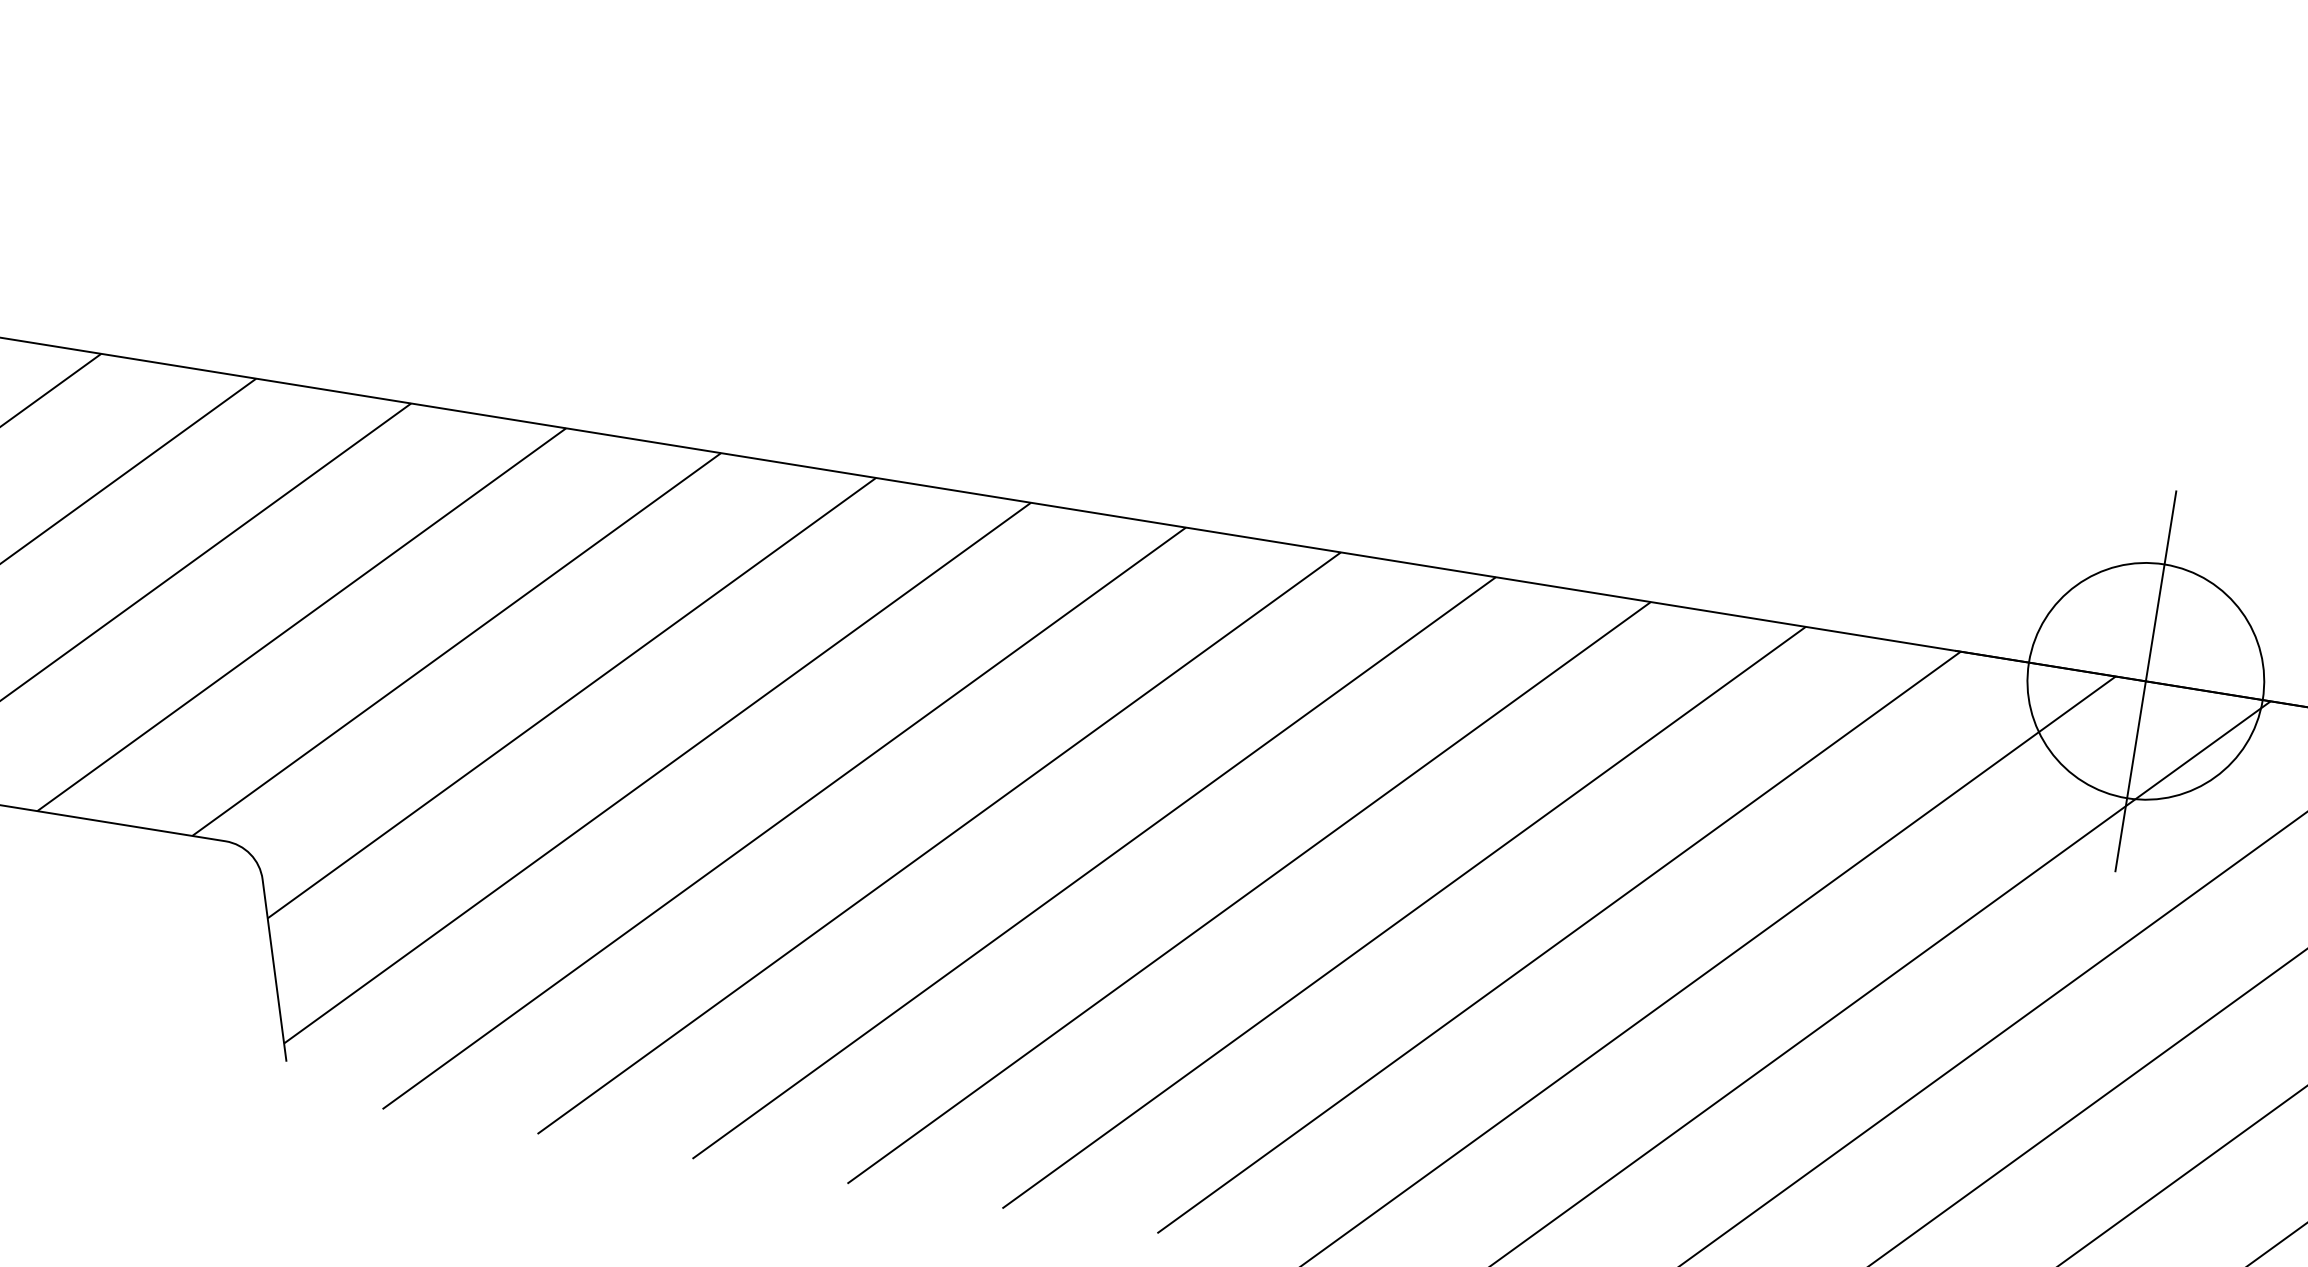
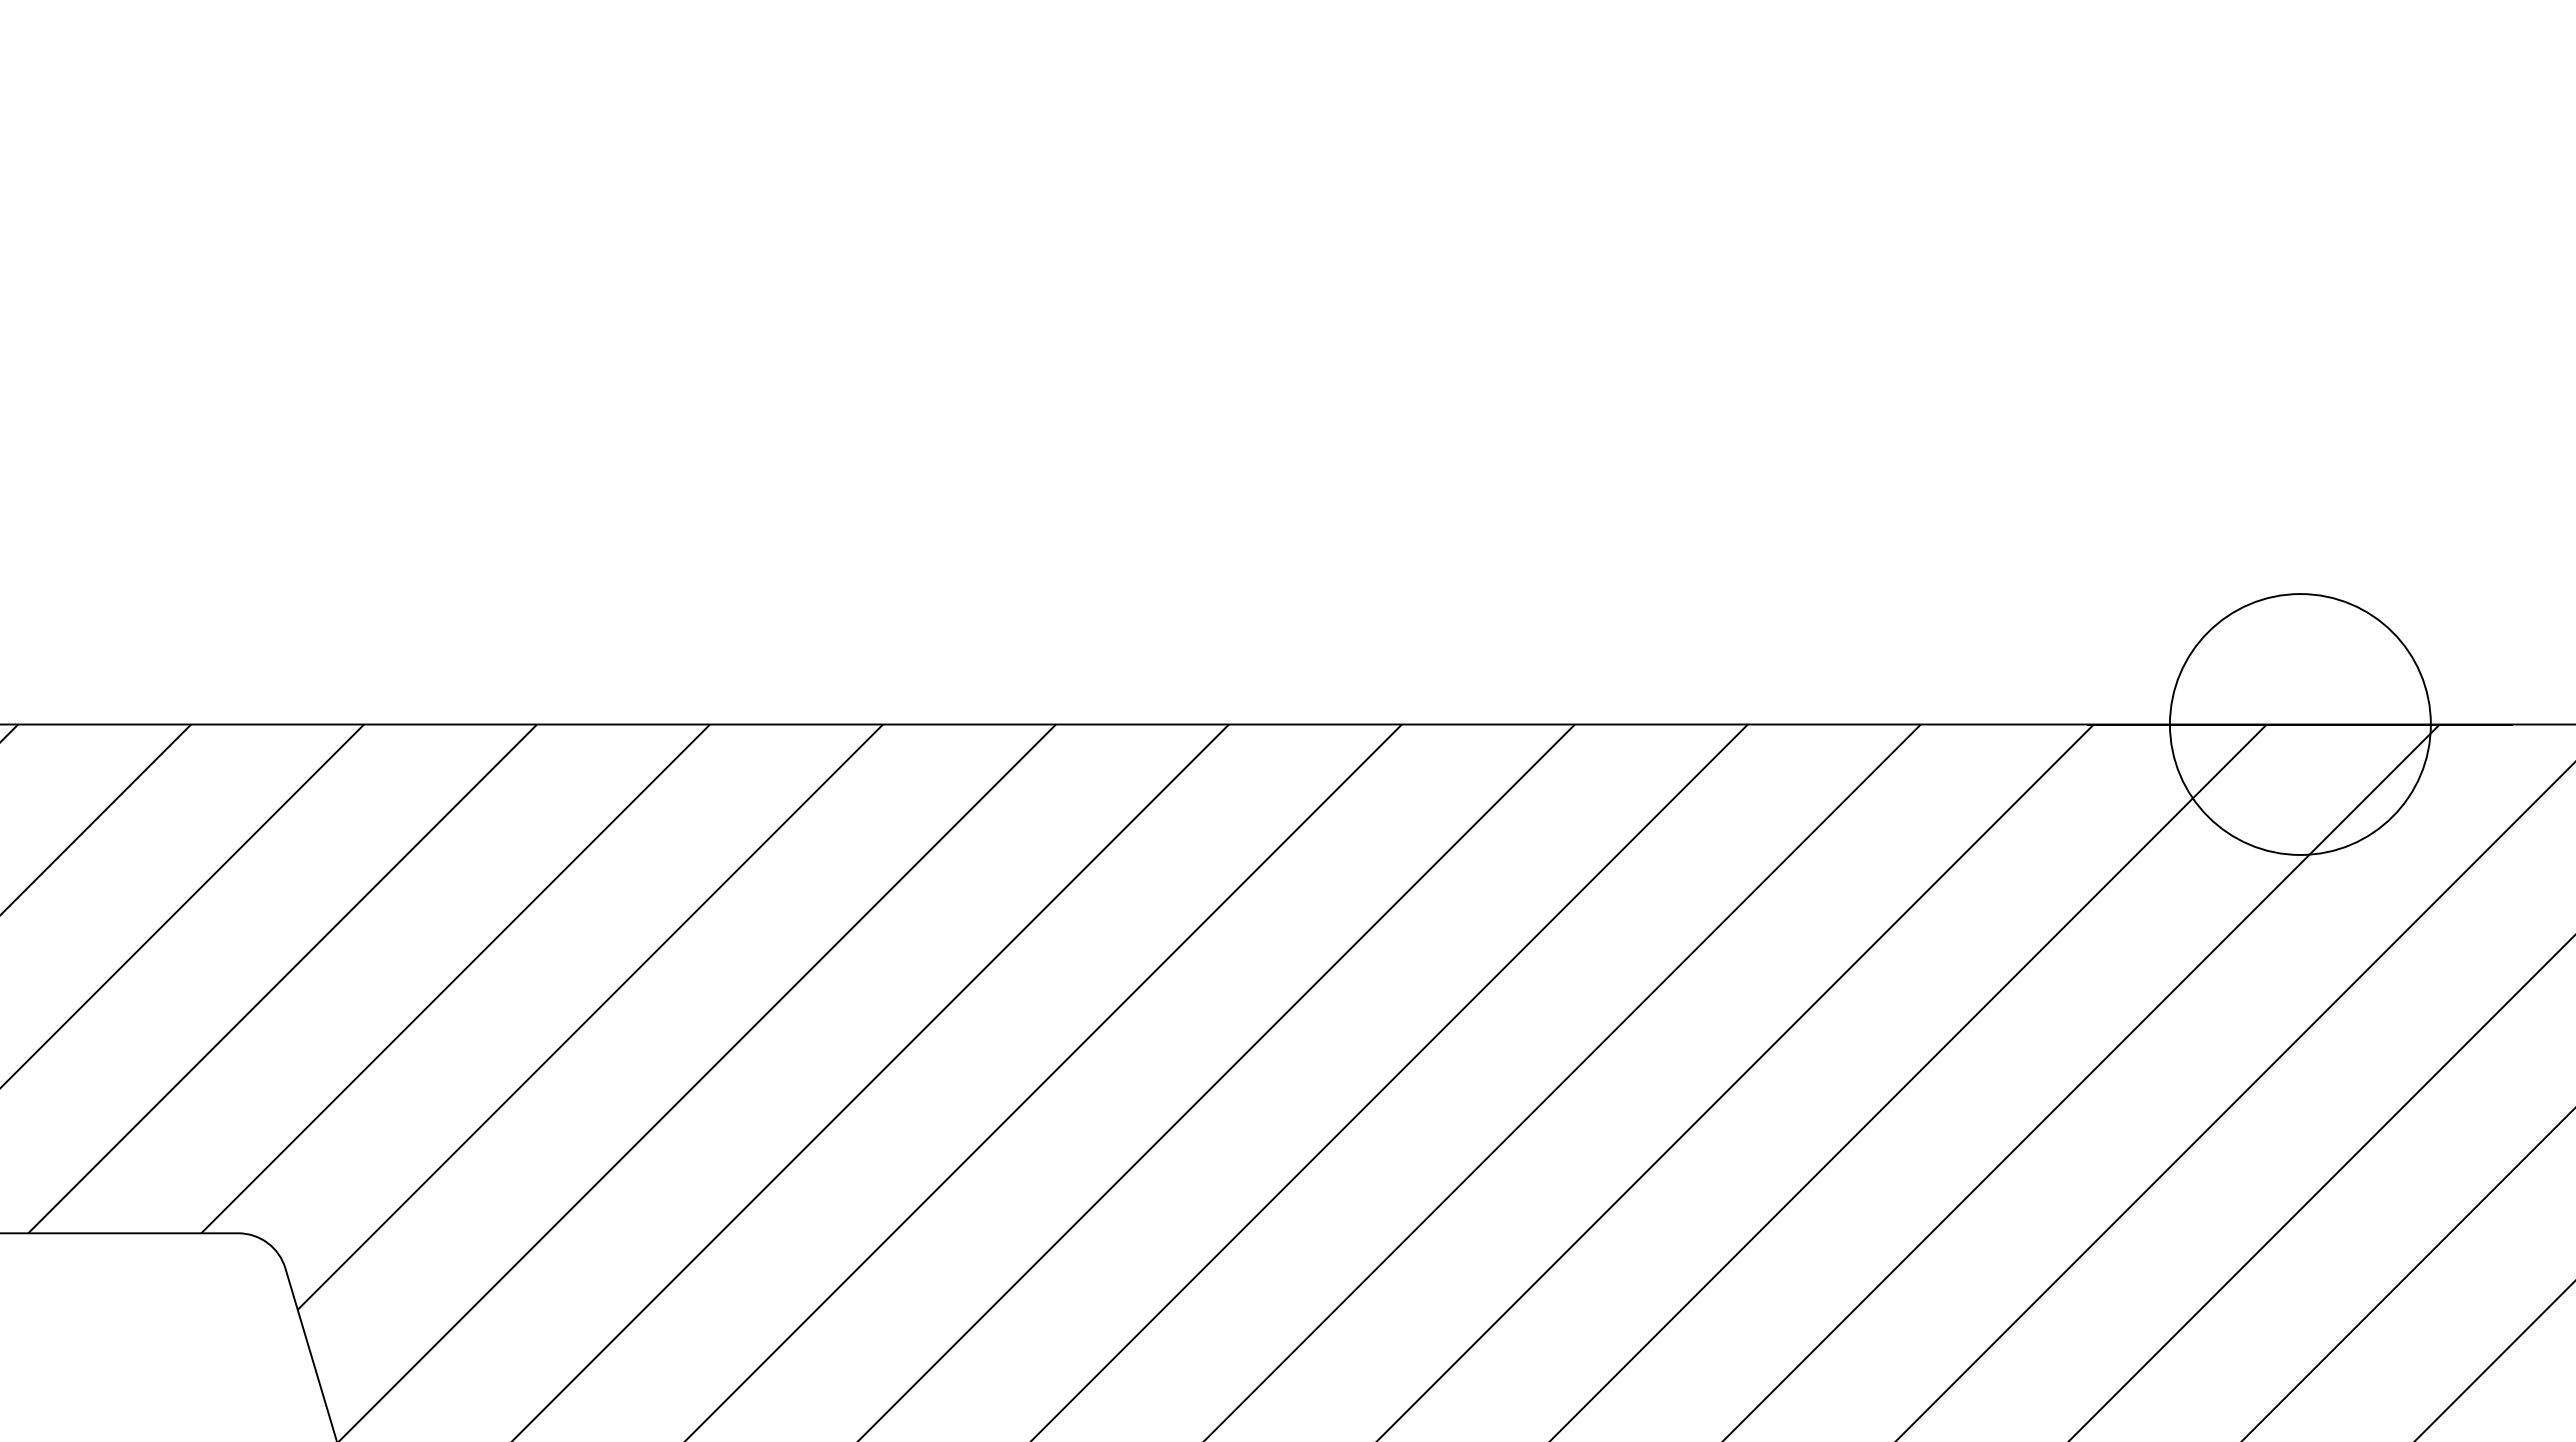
line: (2145, 681) -> (2300, 724), removed

